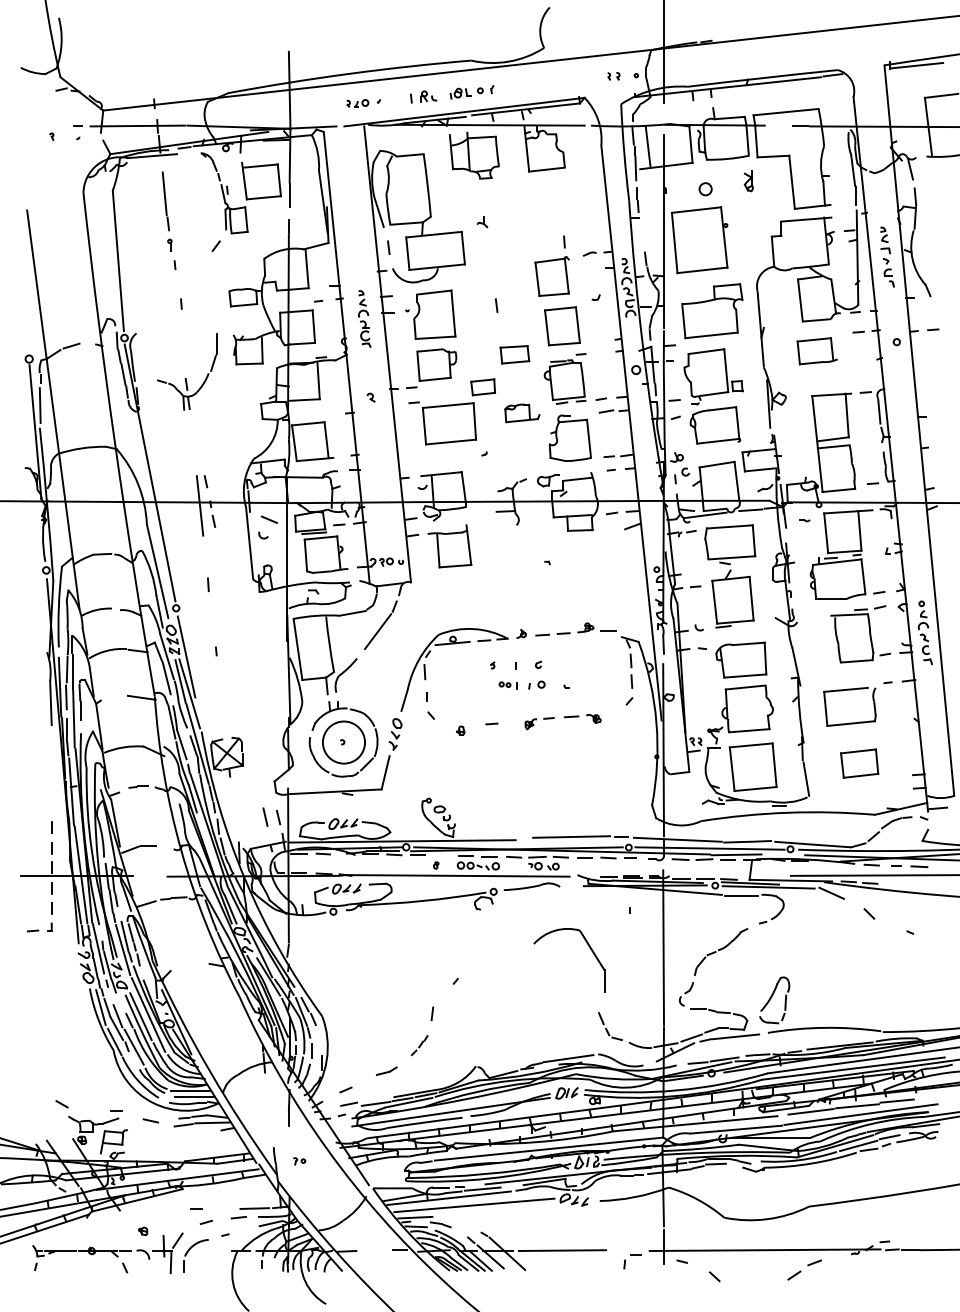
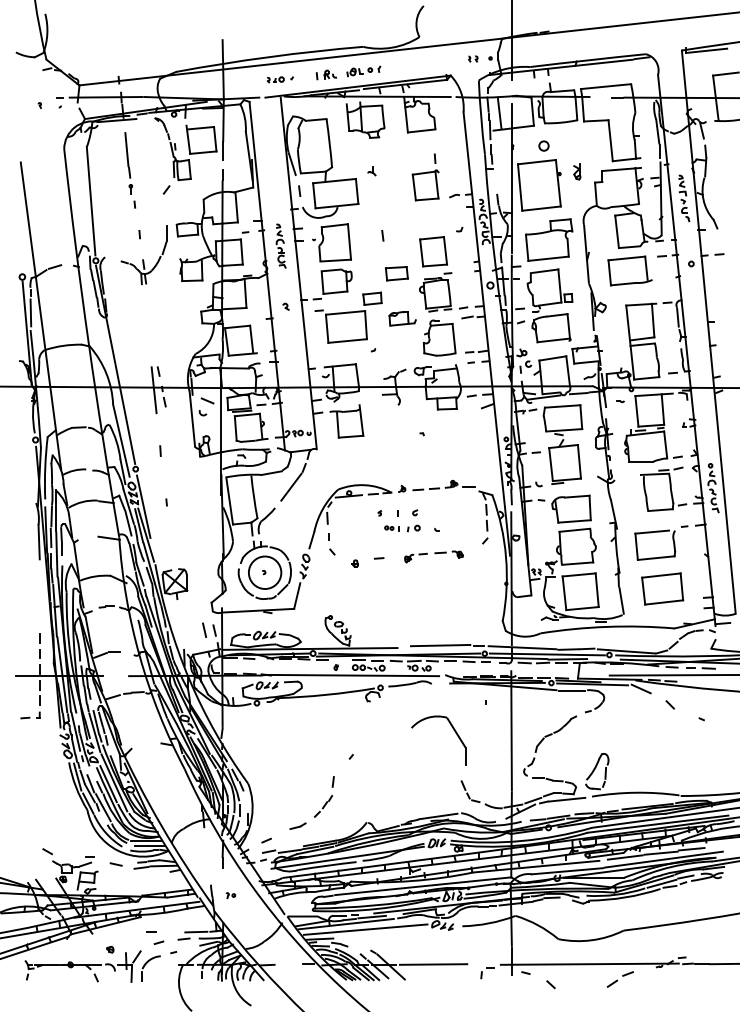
part: (749, 180) -> (577, 171), moved
part: (551, 266) -> (425, 177), moved
part: (816, 350) -> (629, 270), size x1.43
part: (186, 372) -> (143, 255), moved
part: (859, 762) -> (662, 588), size x1.43
part: (419, 1045) -> (323, 806), size x1.43

